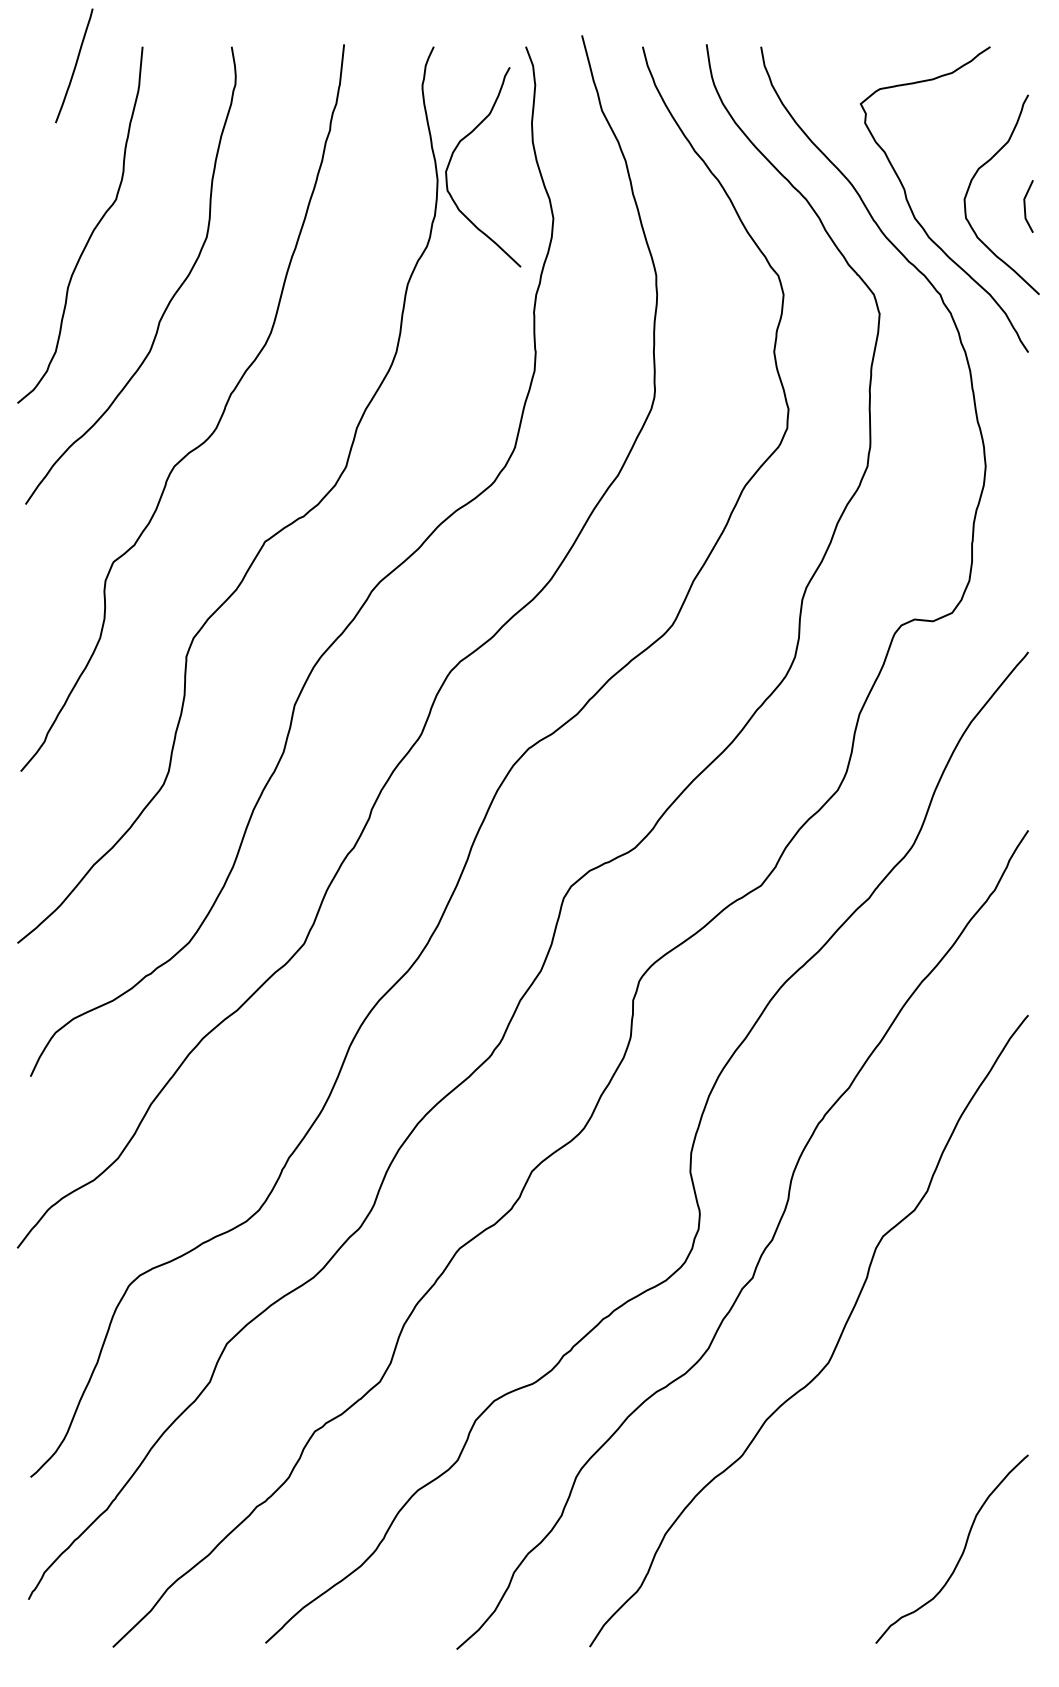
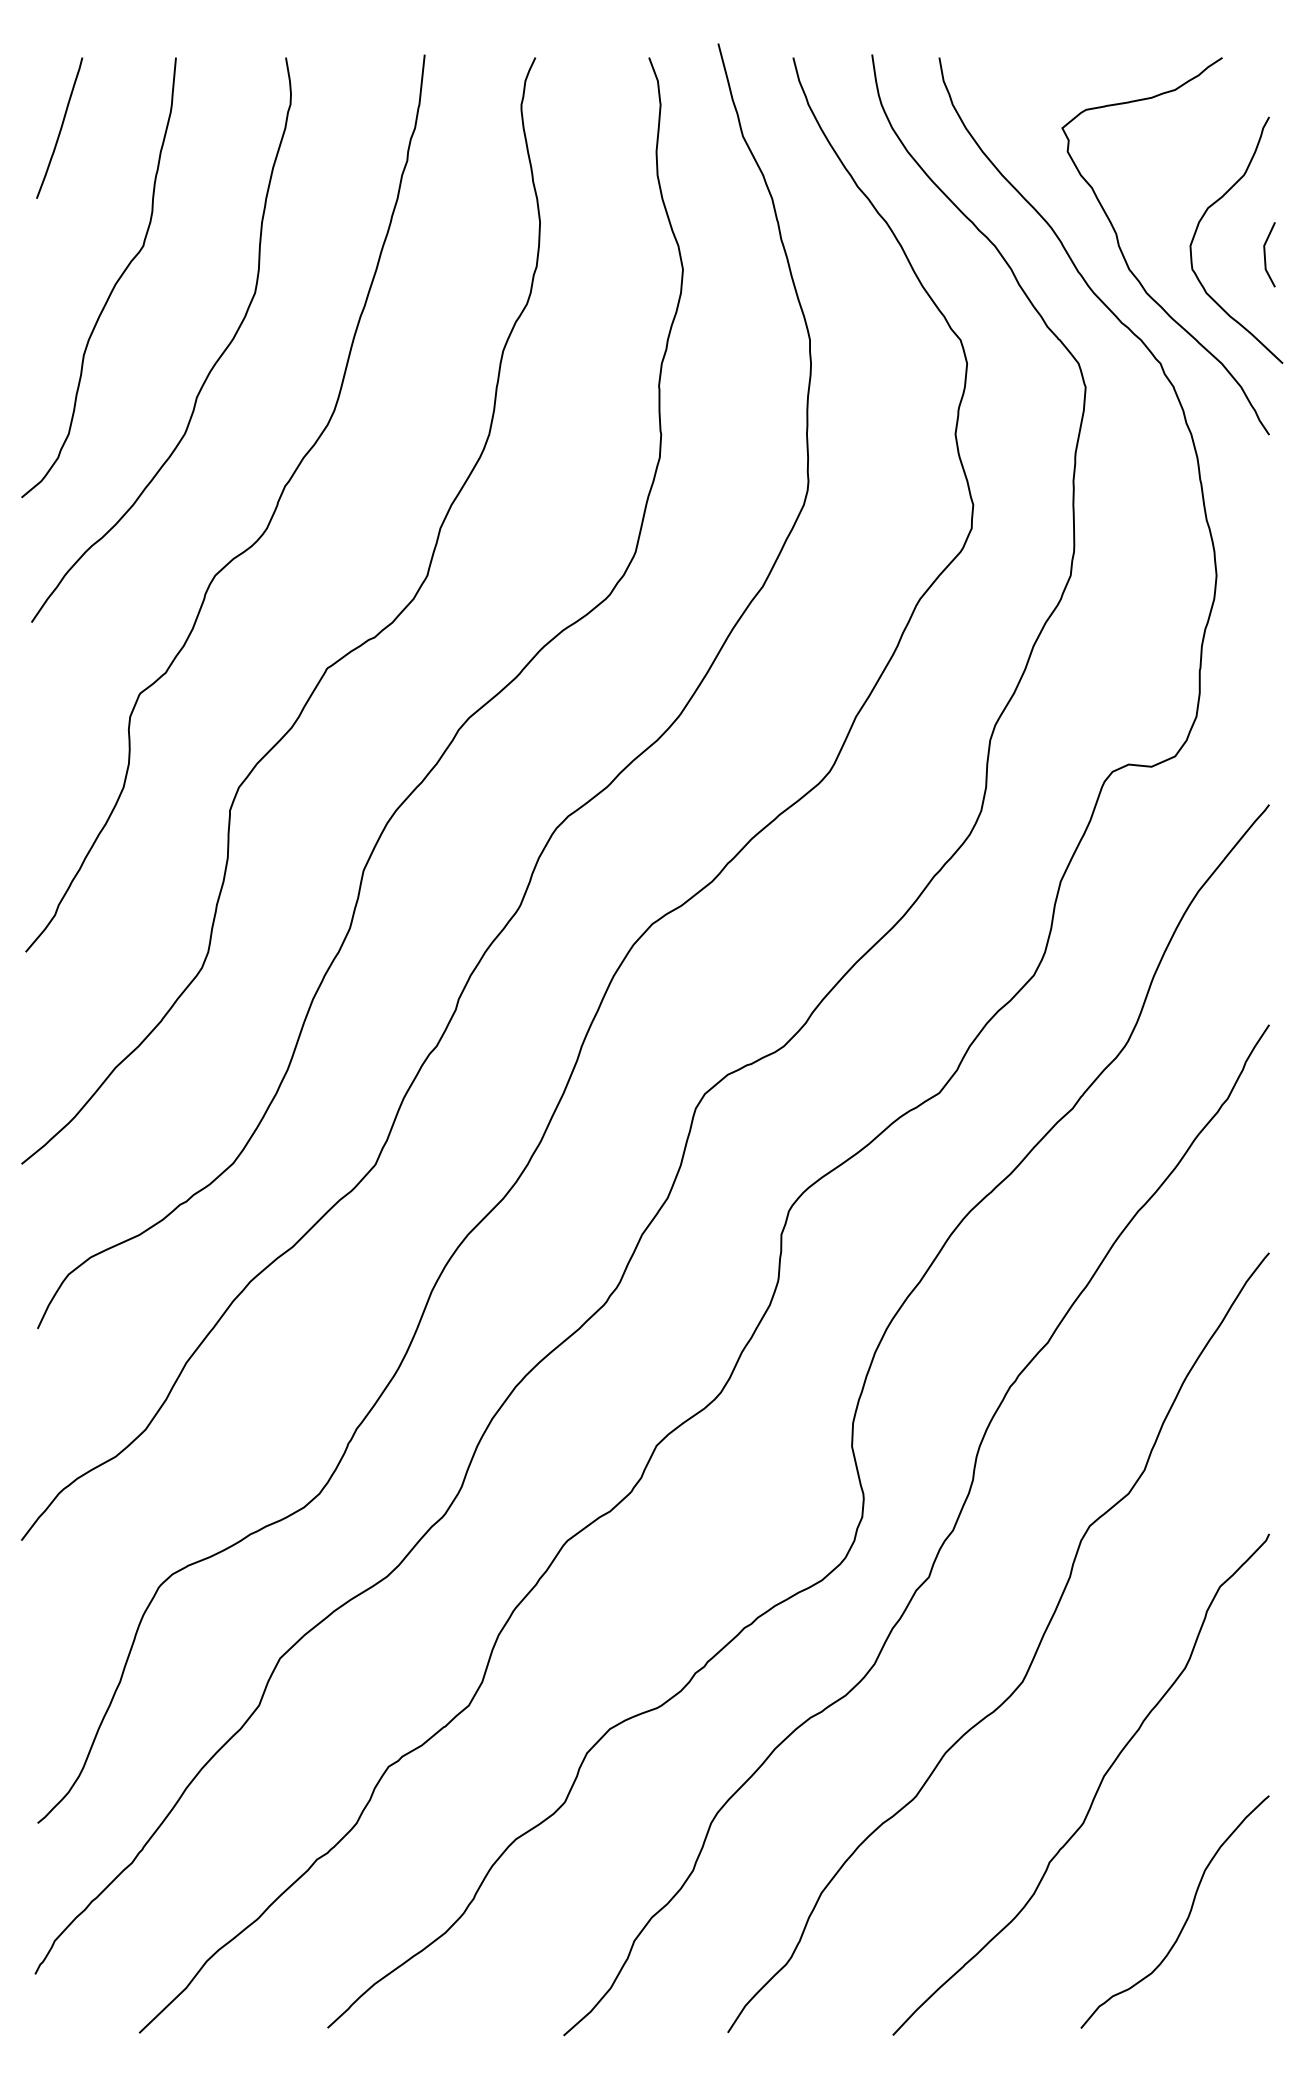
curve: (74, 65) -> (60, 127), moved
curve: (456, 148) -> (563, 183), removed
curve: (887, 1452) -> (1095, 1792), added

